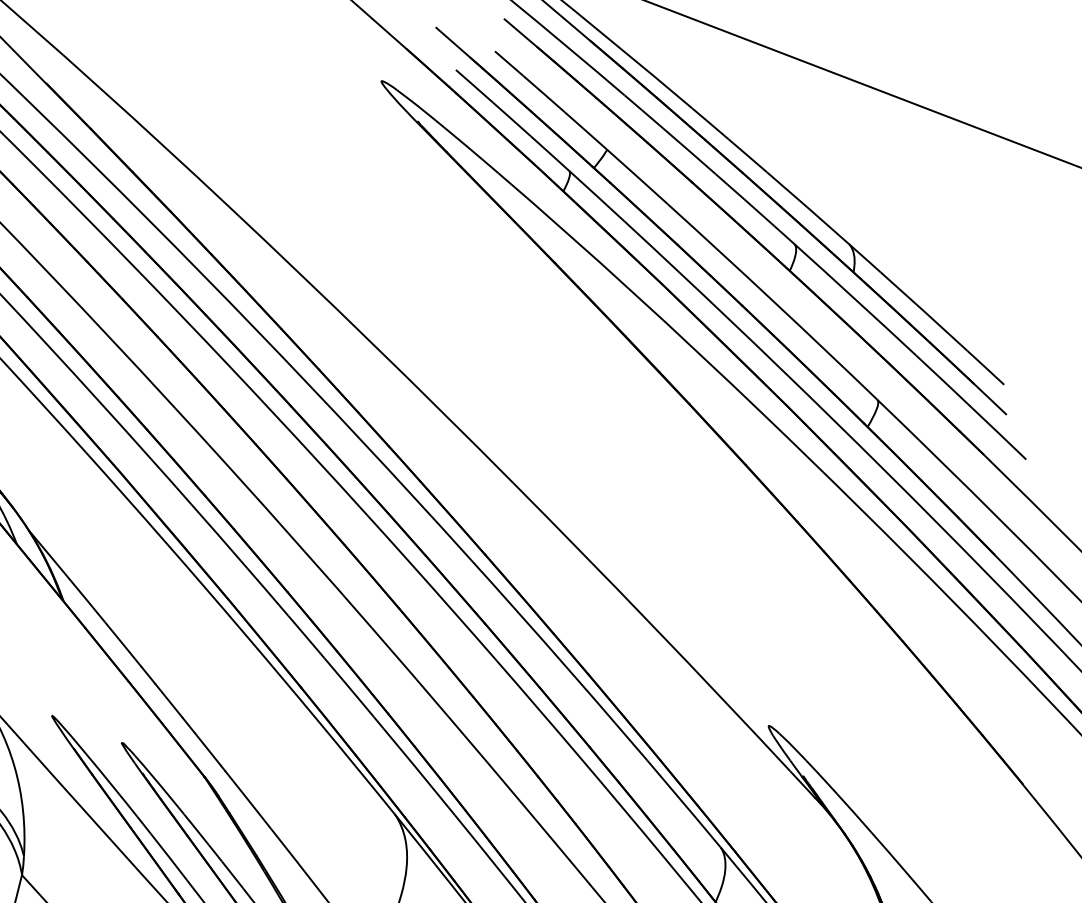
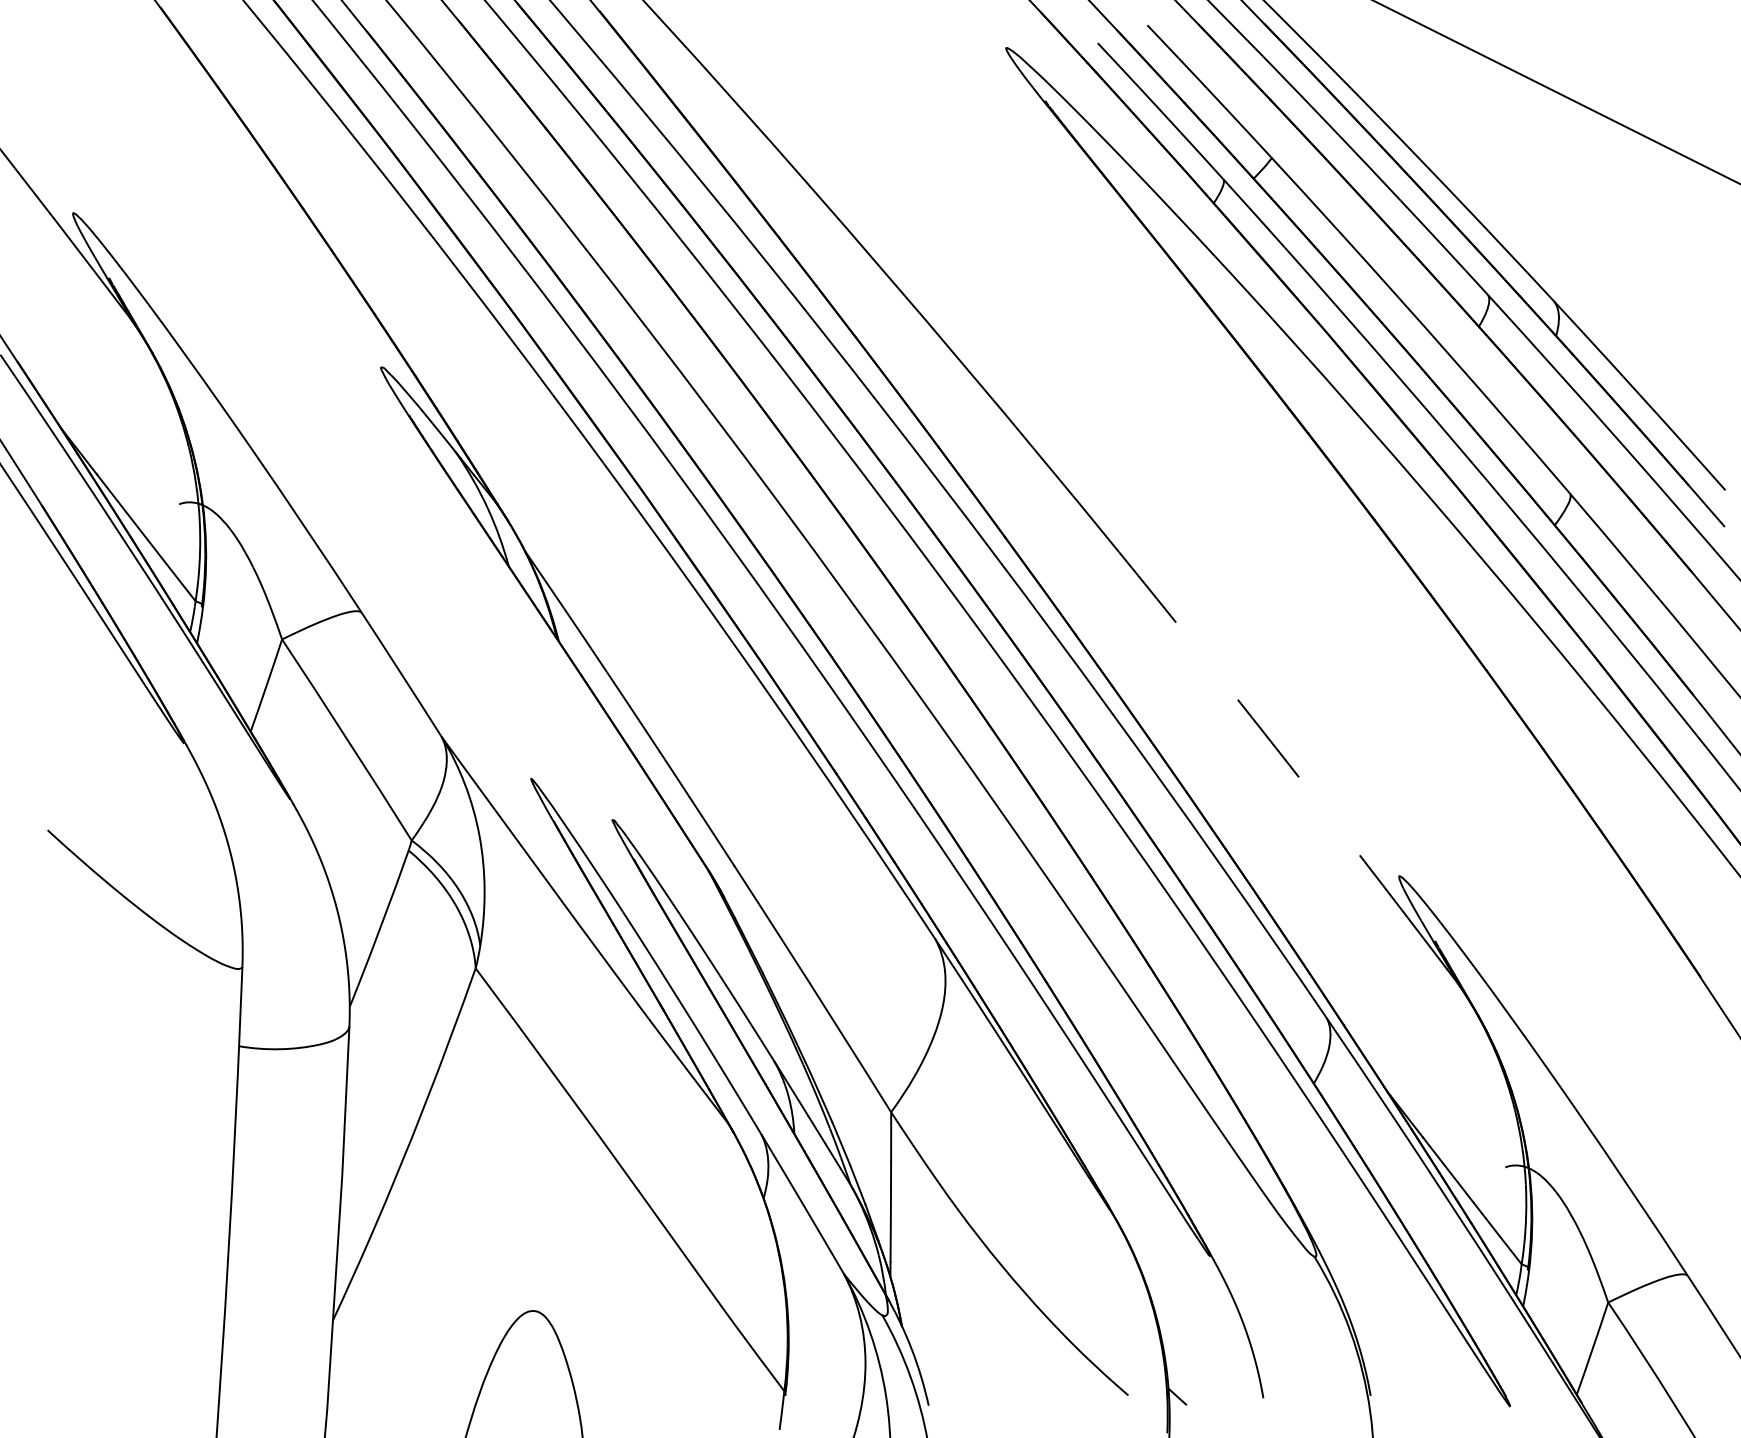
arc: (652, 626) -> (1270, 741), solid -> dashed

